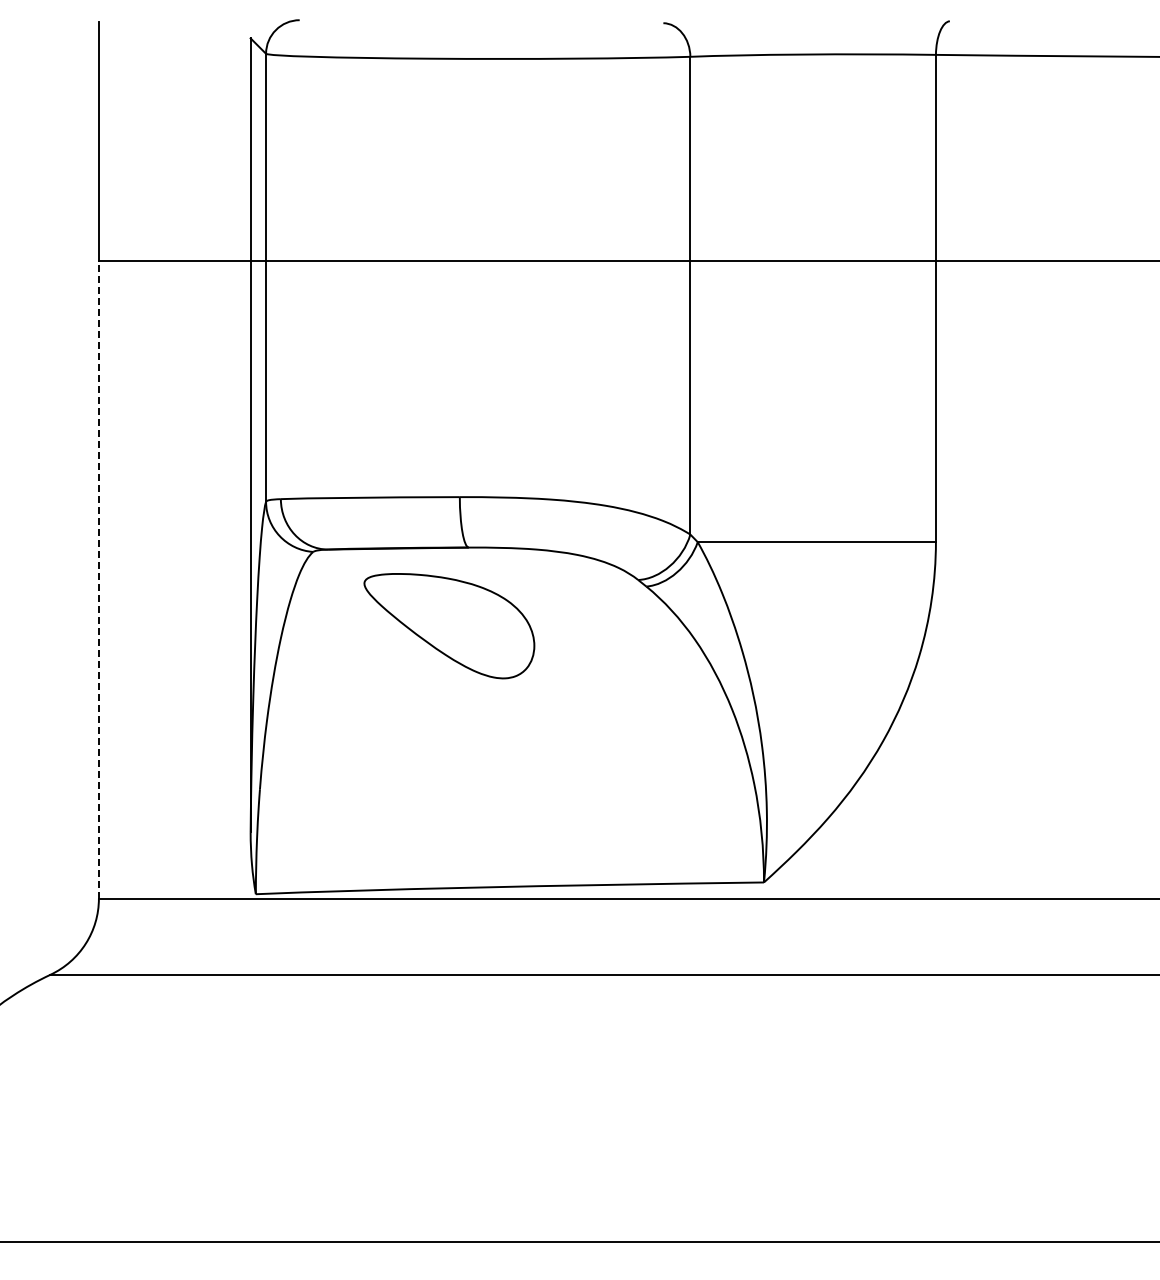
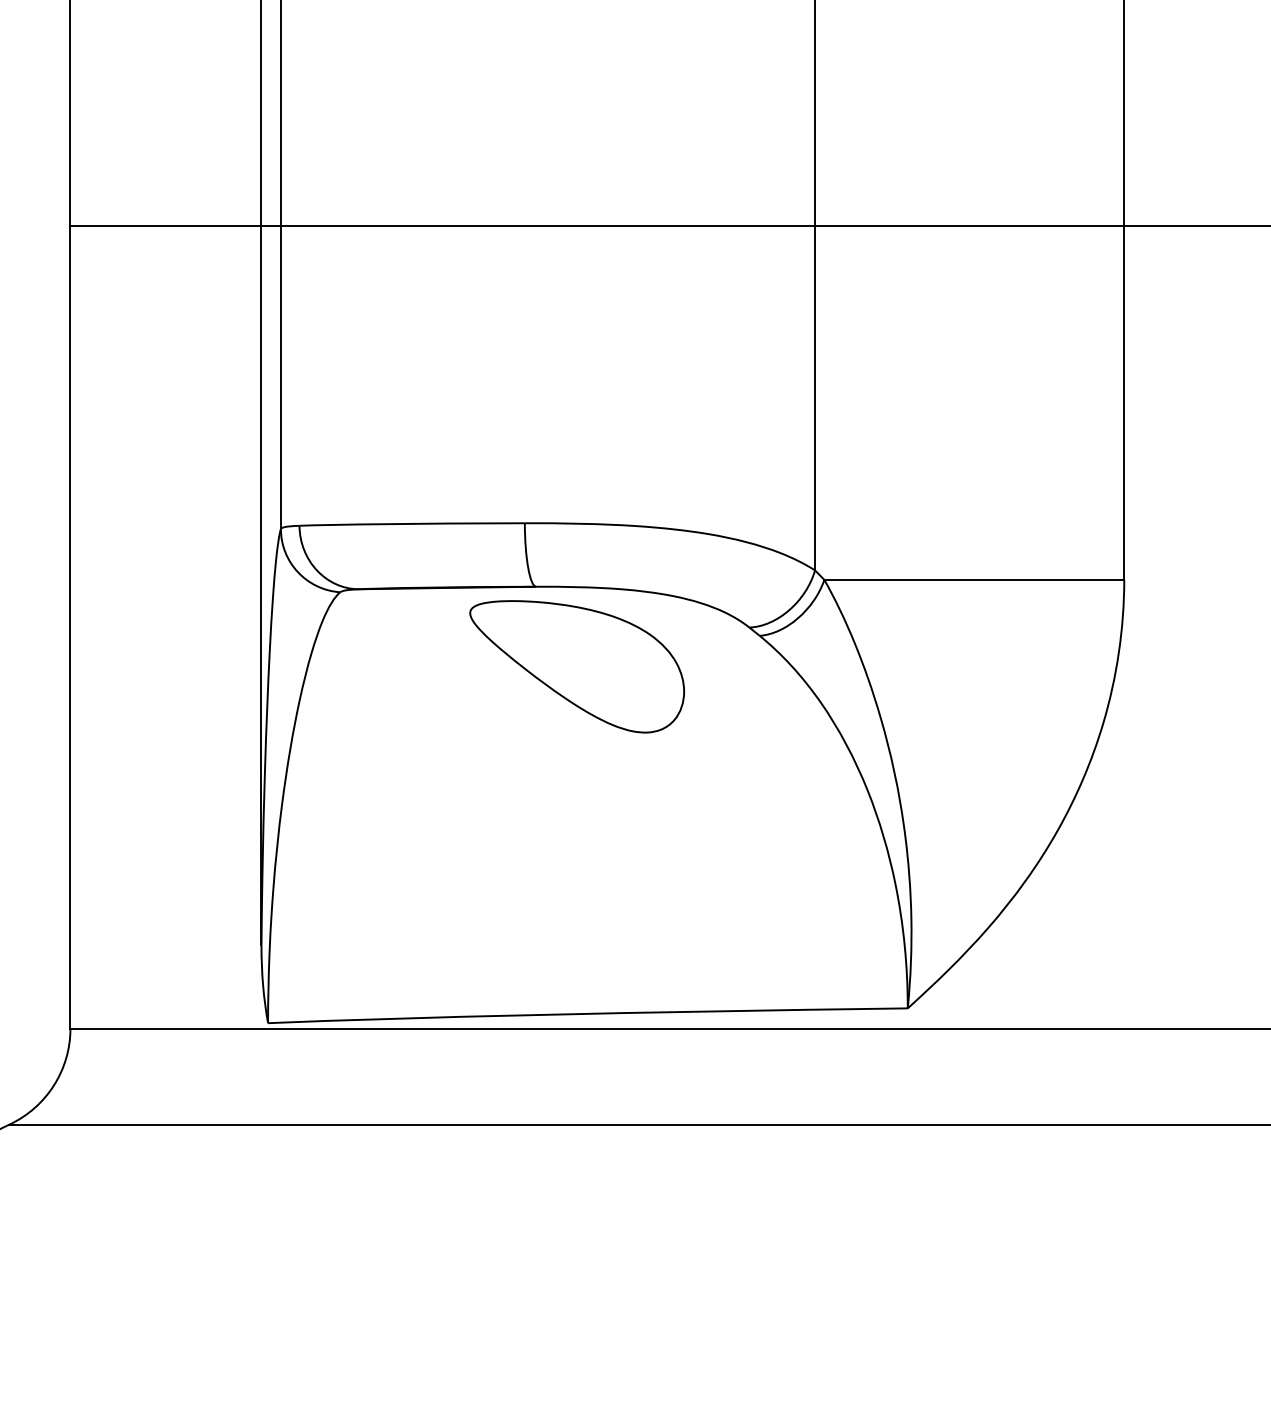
line: (98, 579) -> (69, 626), dashed -> solid
part: (449, 626) -> (577, 667), moved

